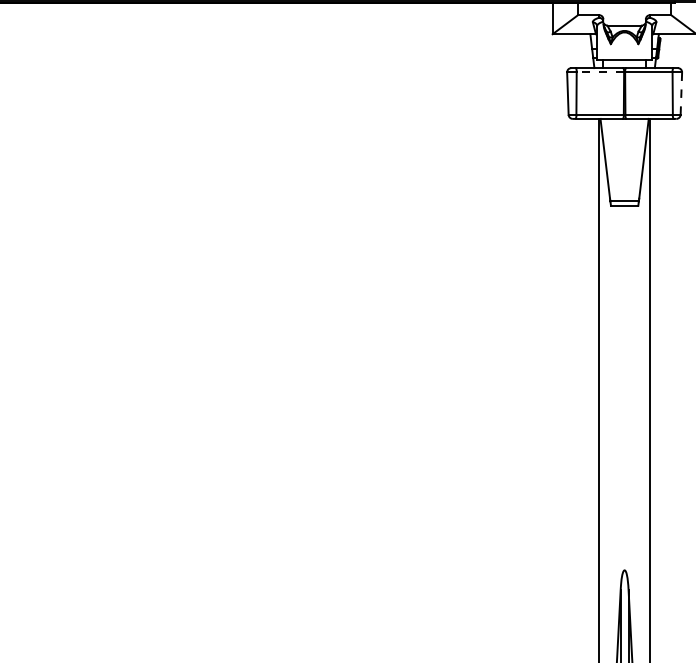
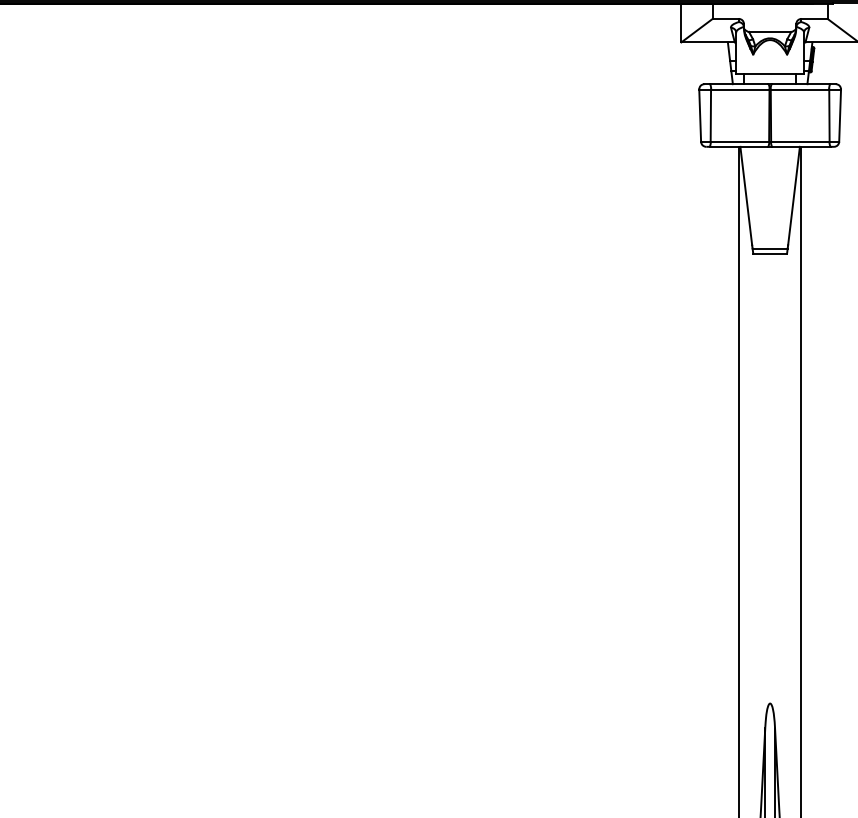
line: (599, 72) -> (739, 89), dashed -> solid
line: (681, 93) -> (840, 115), dashed -> solid

